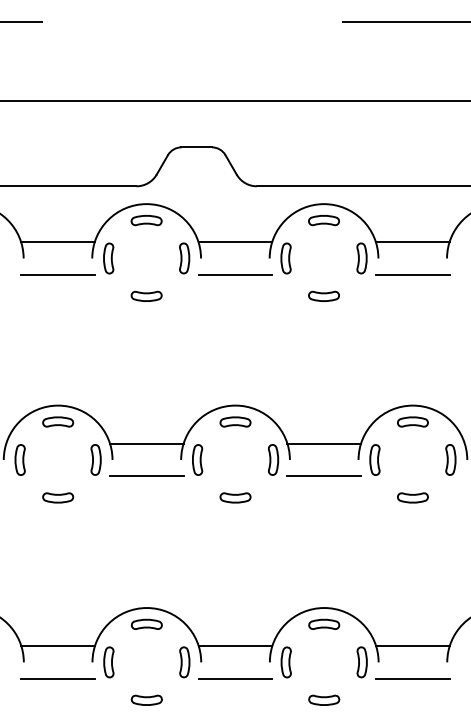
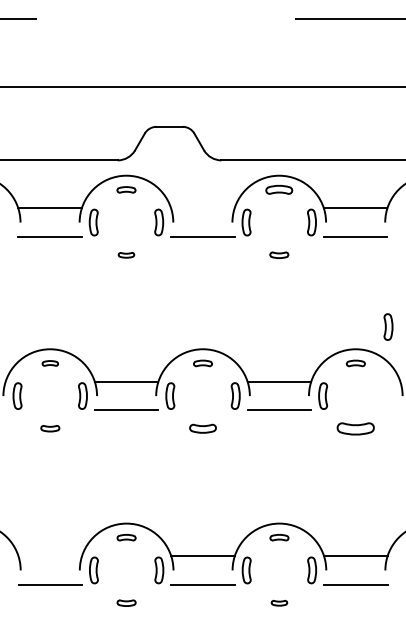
part: (146, 220) -> (126, 189), size x0.7
line: (234, 242) -> (202, 208), removed
part: (146, 296) -> (126, 255), size x0.6
part: (324, 296) -> (279, 255), size x0.7
part: (58, 422) -> (50, 363), size x0.6
part: (234, 422) -> (202, 363), size x0.7
part: (412, 422) -> (355, 363), size x0.7
part: (450, 459) -> (388, 326), moved
part: (58, 497) -> (50, 428), size x0.7
part: (412, 497) -> (355, 428), size x1.4
part: (146, 624) -> (126, 537), size x0.7
part: (324, 624) -> (279, 537), size x0.7
line: (57, 646) -> (49, 556), removed
part: (146, 700) -> (126, 603), size x0.7
part: (324, 700) -> (279, 603), size x0.6

